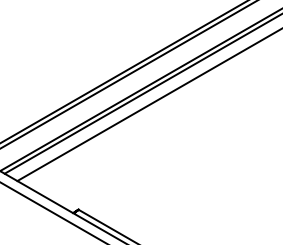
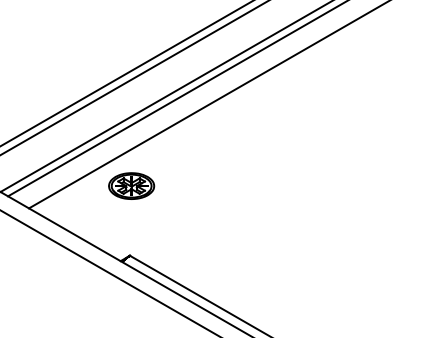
part: (79, 167) -> (131, 186), added

